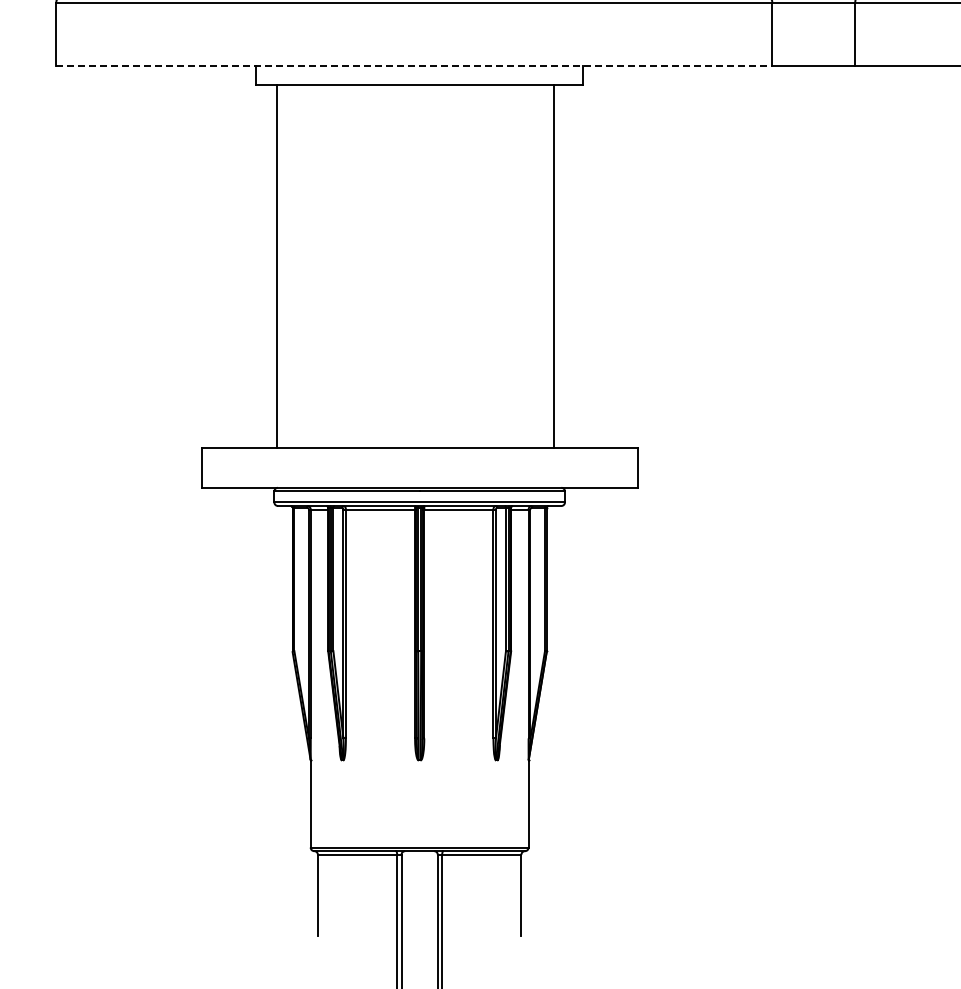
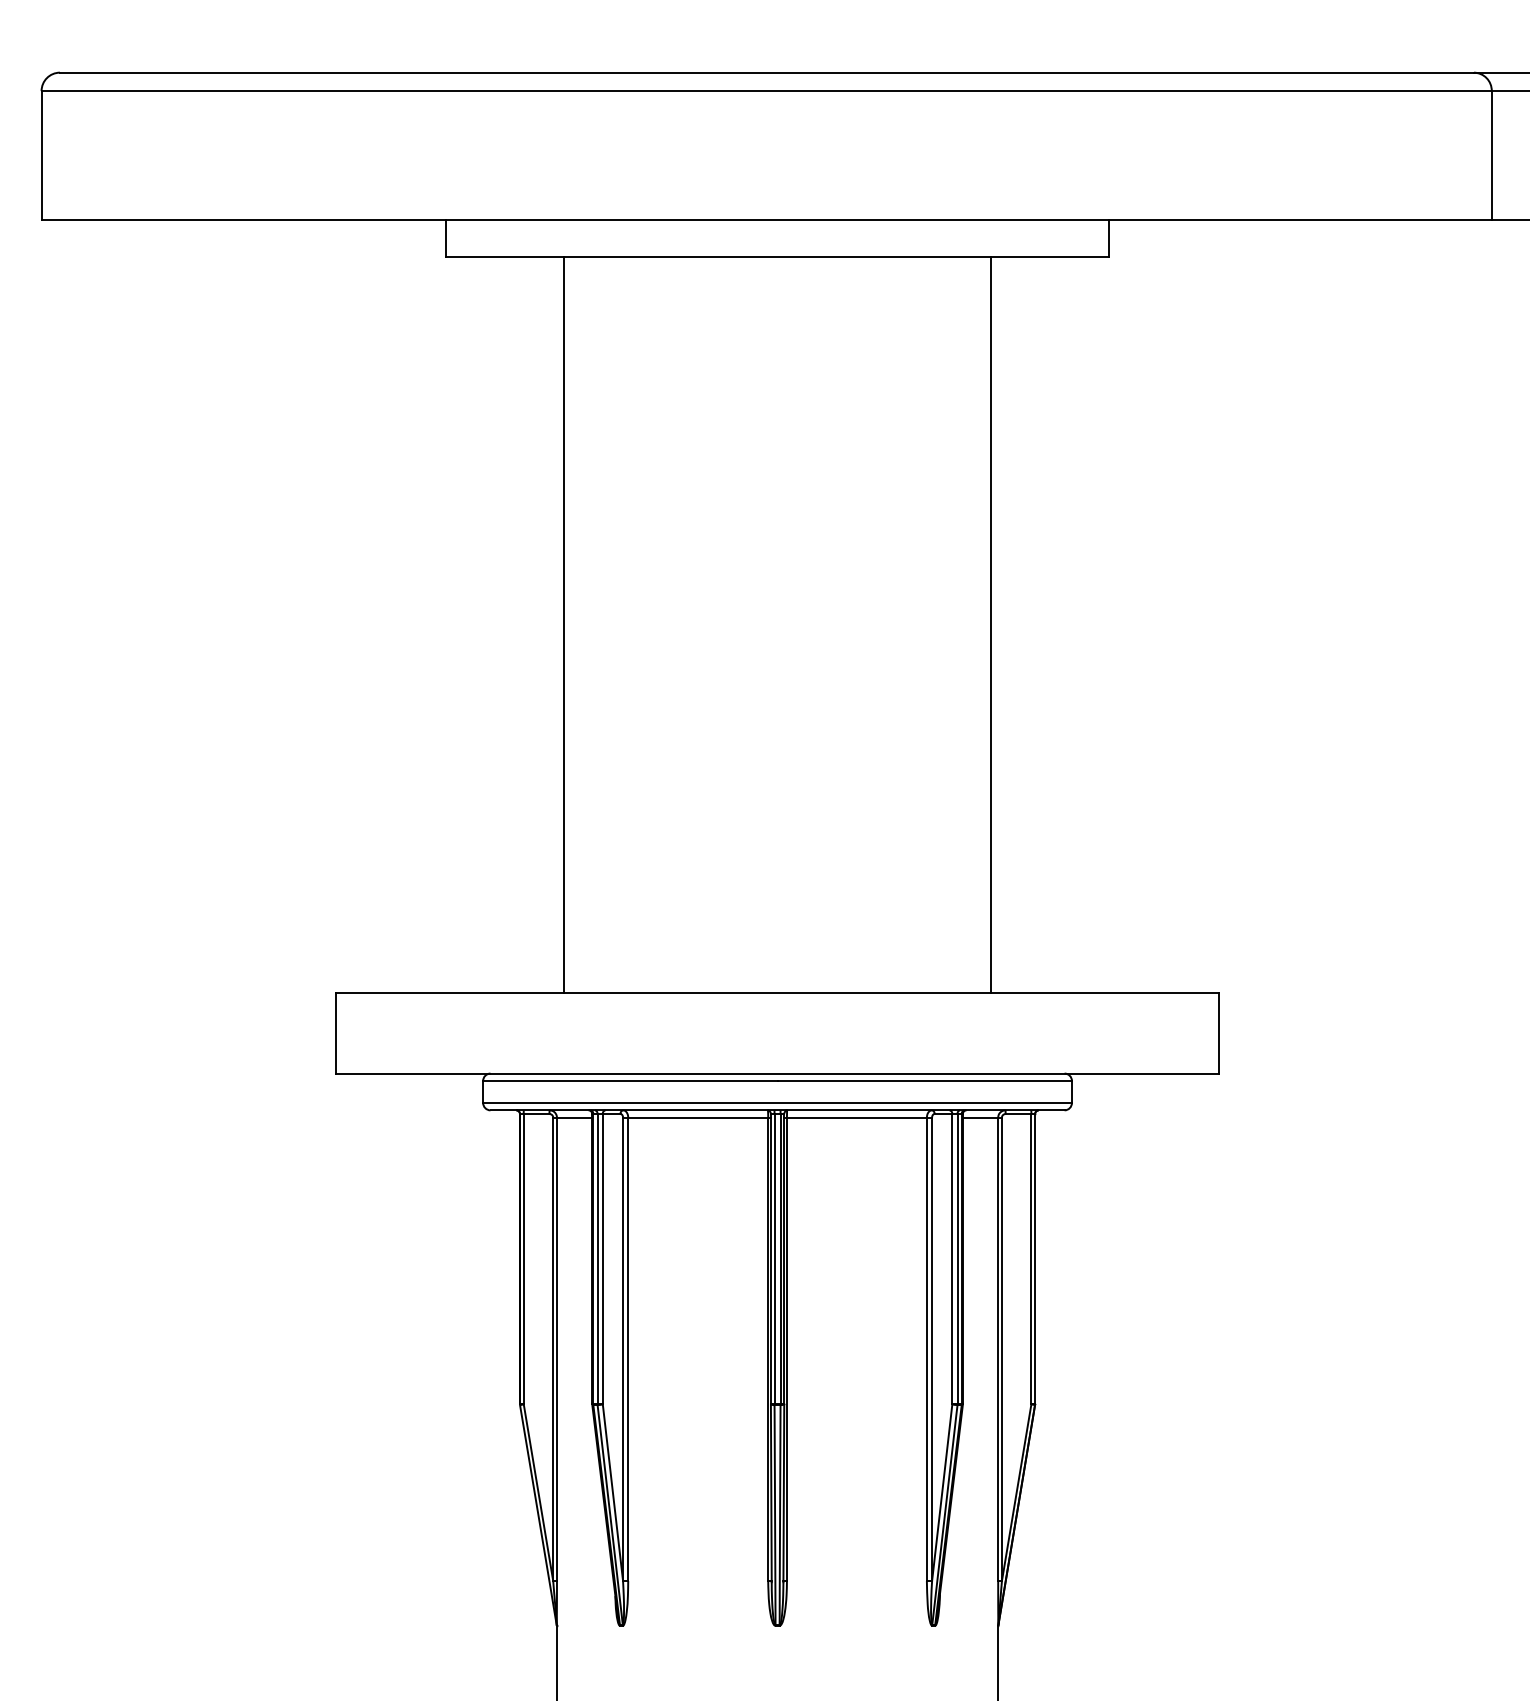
line: (414, 66) -> (767, 220), dashed -> solid
line: (277, 265) -> (564, 623), moved
line: (554, 265) -> (991, 623), moved

